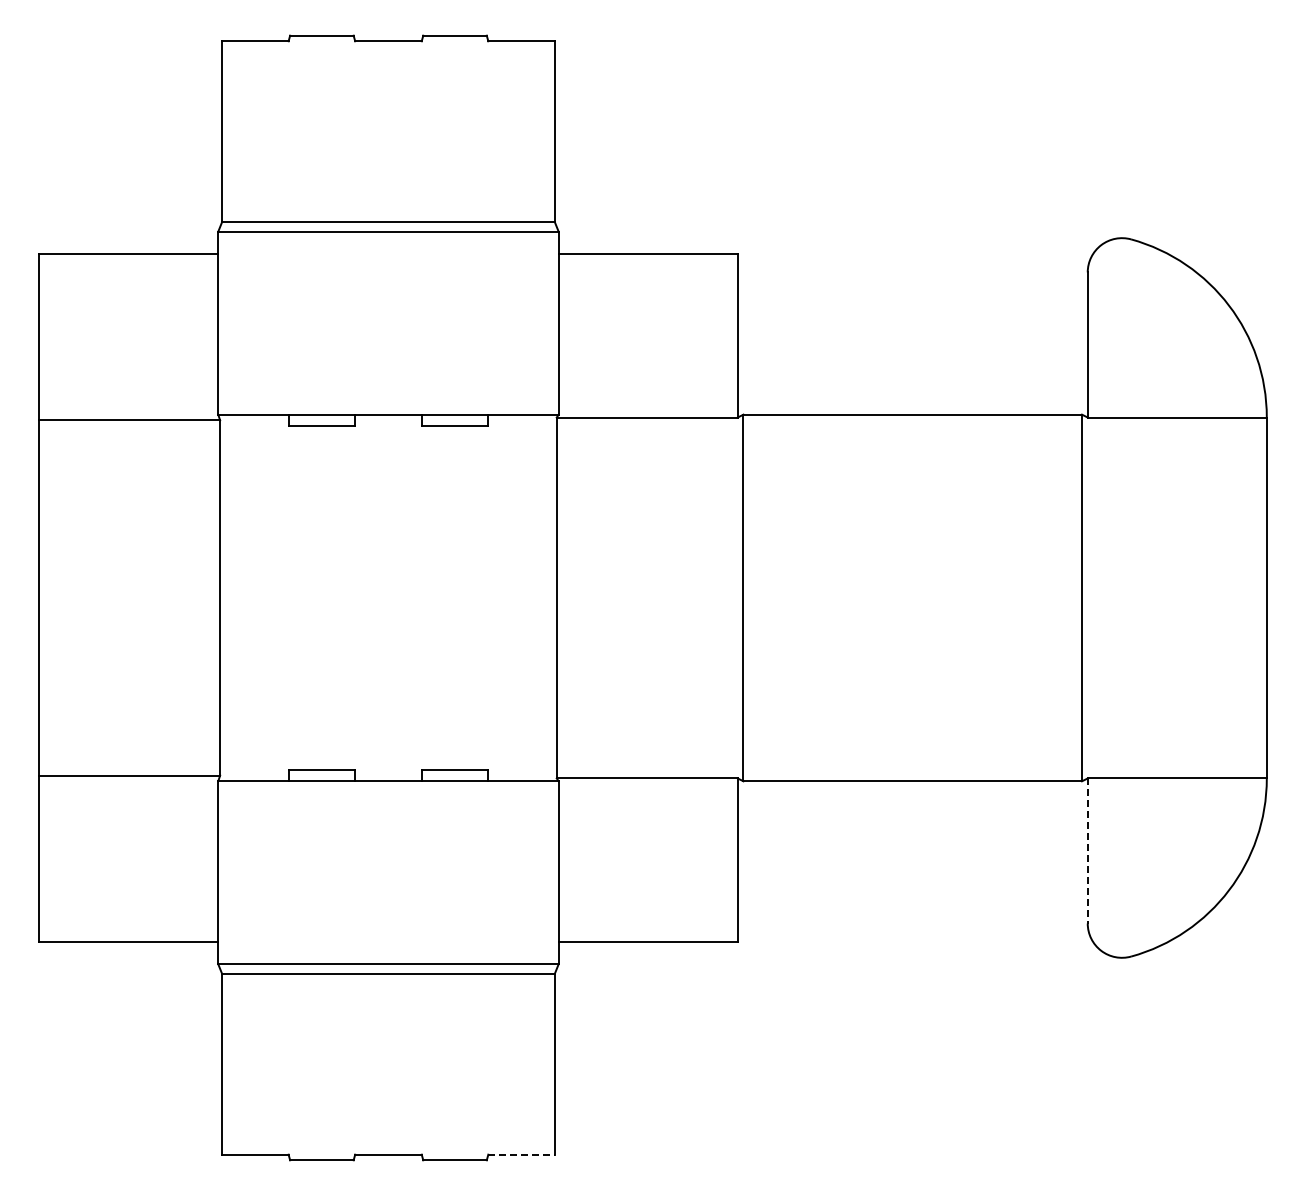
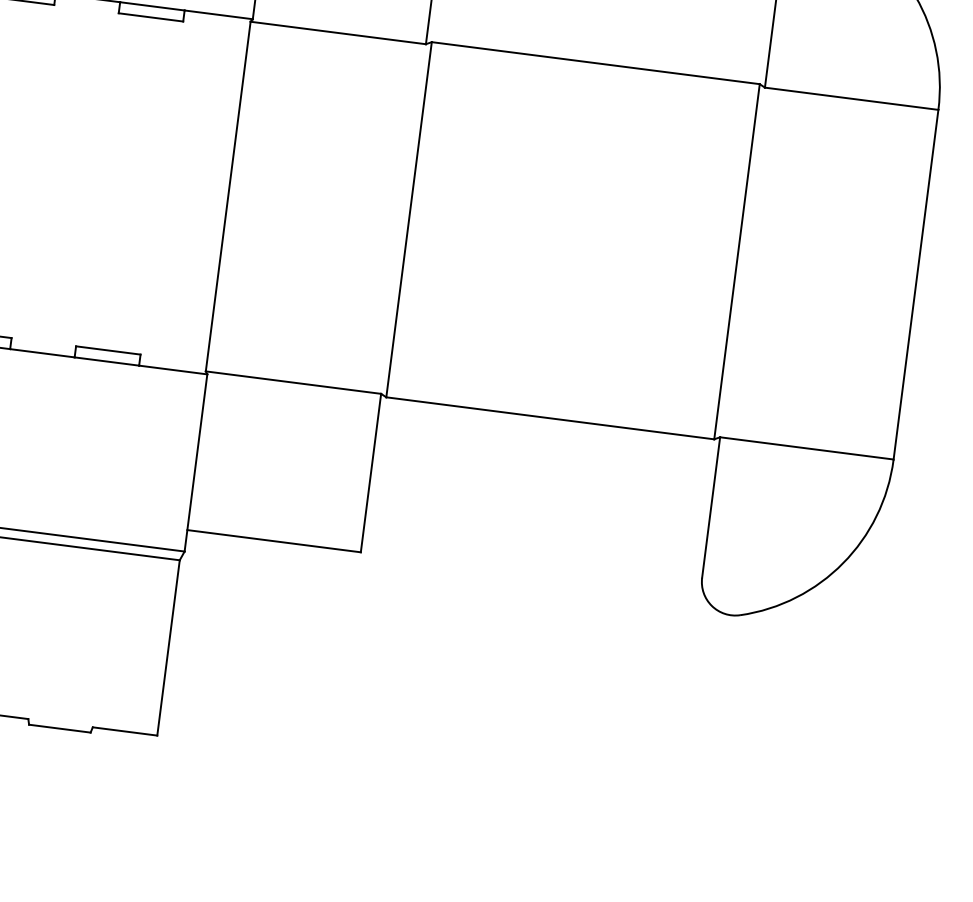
line: (1087, 851) -> (710, 508), dashed -> solid
line: (522, 1154) -> (125, 731), dashed -> solid

